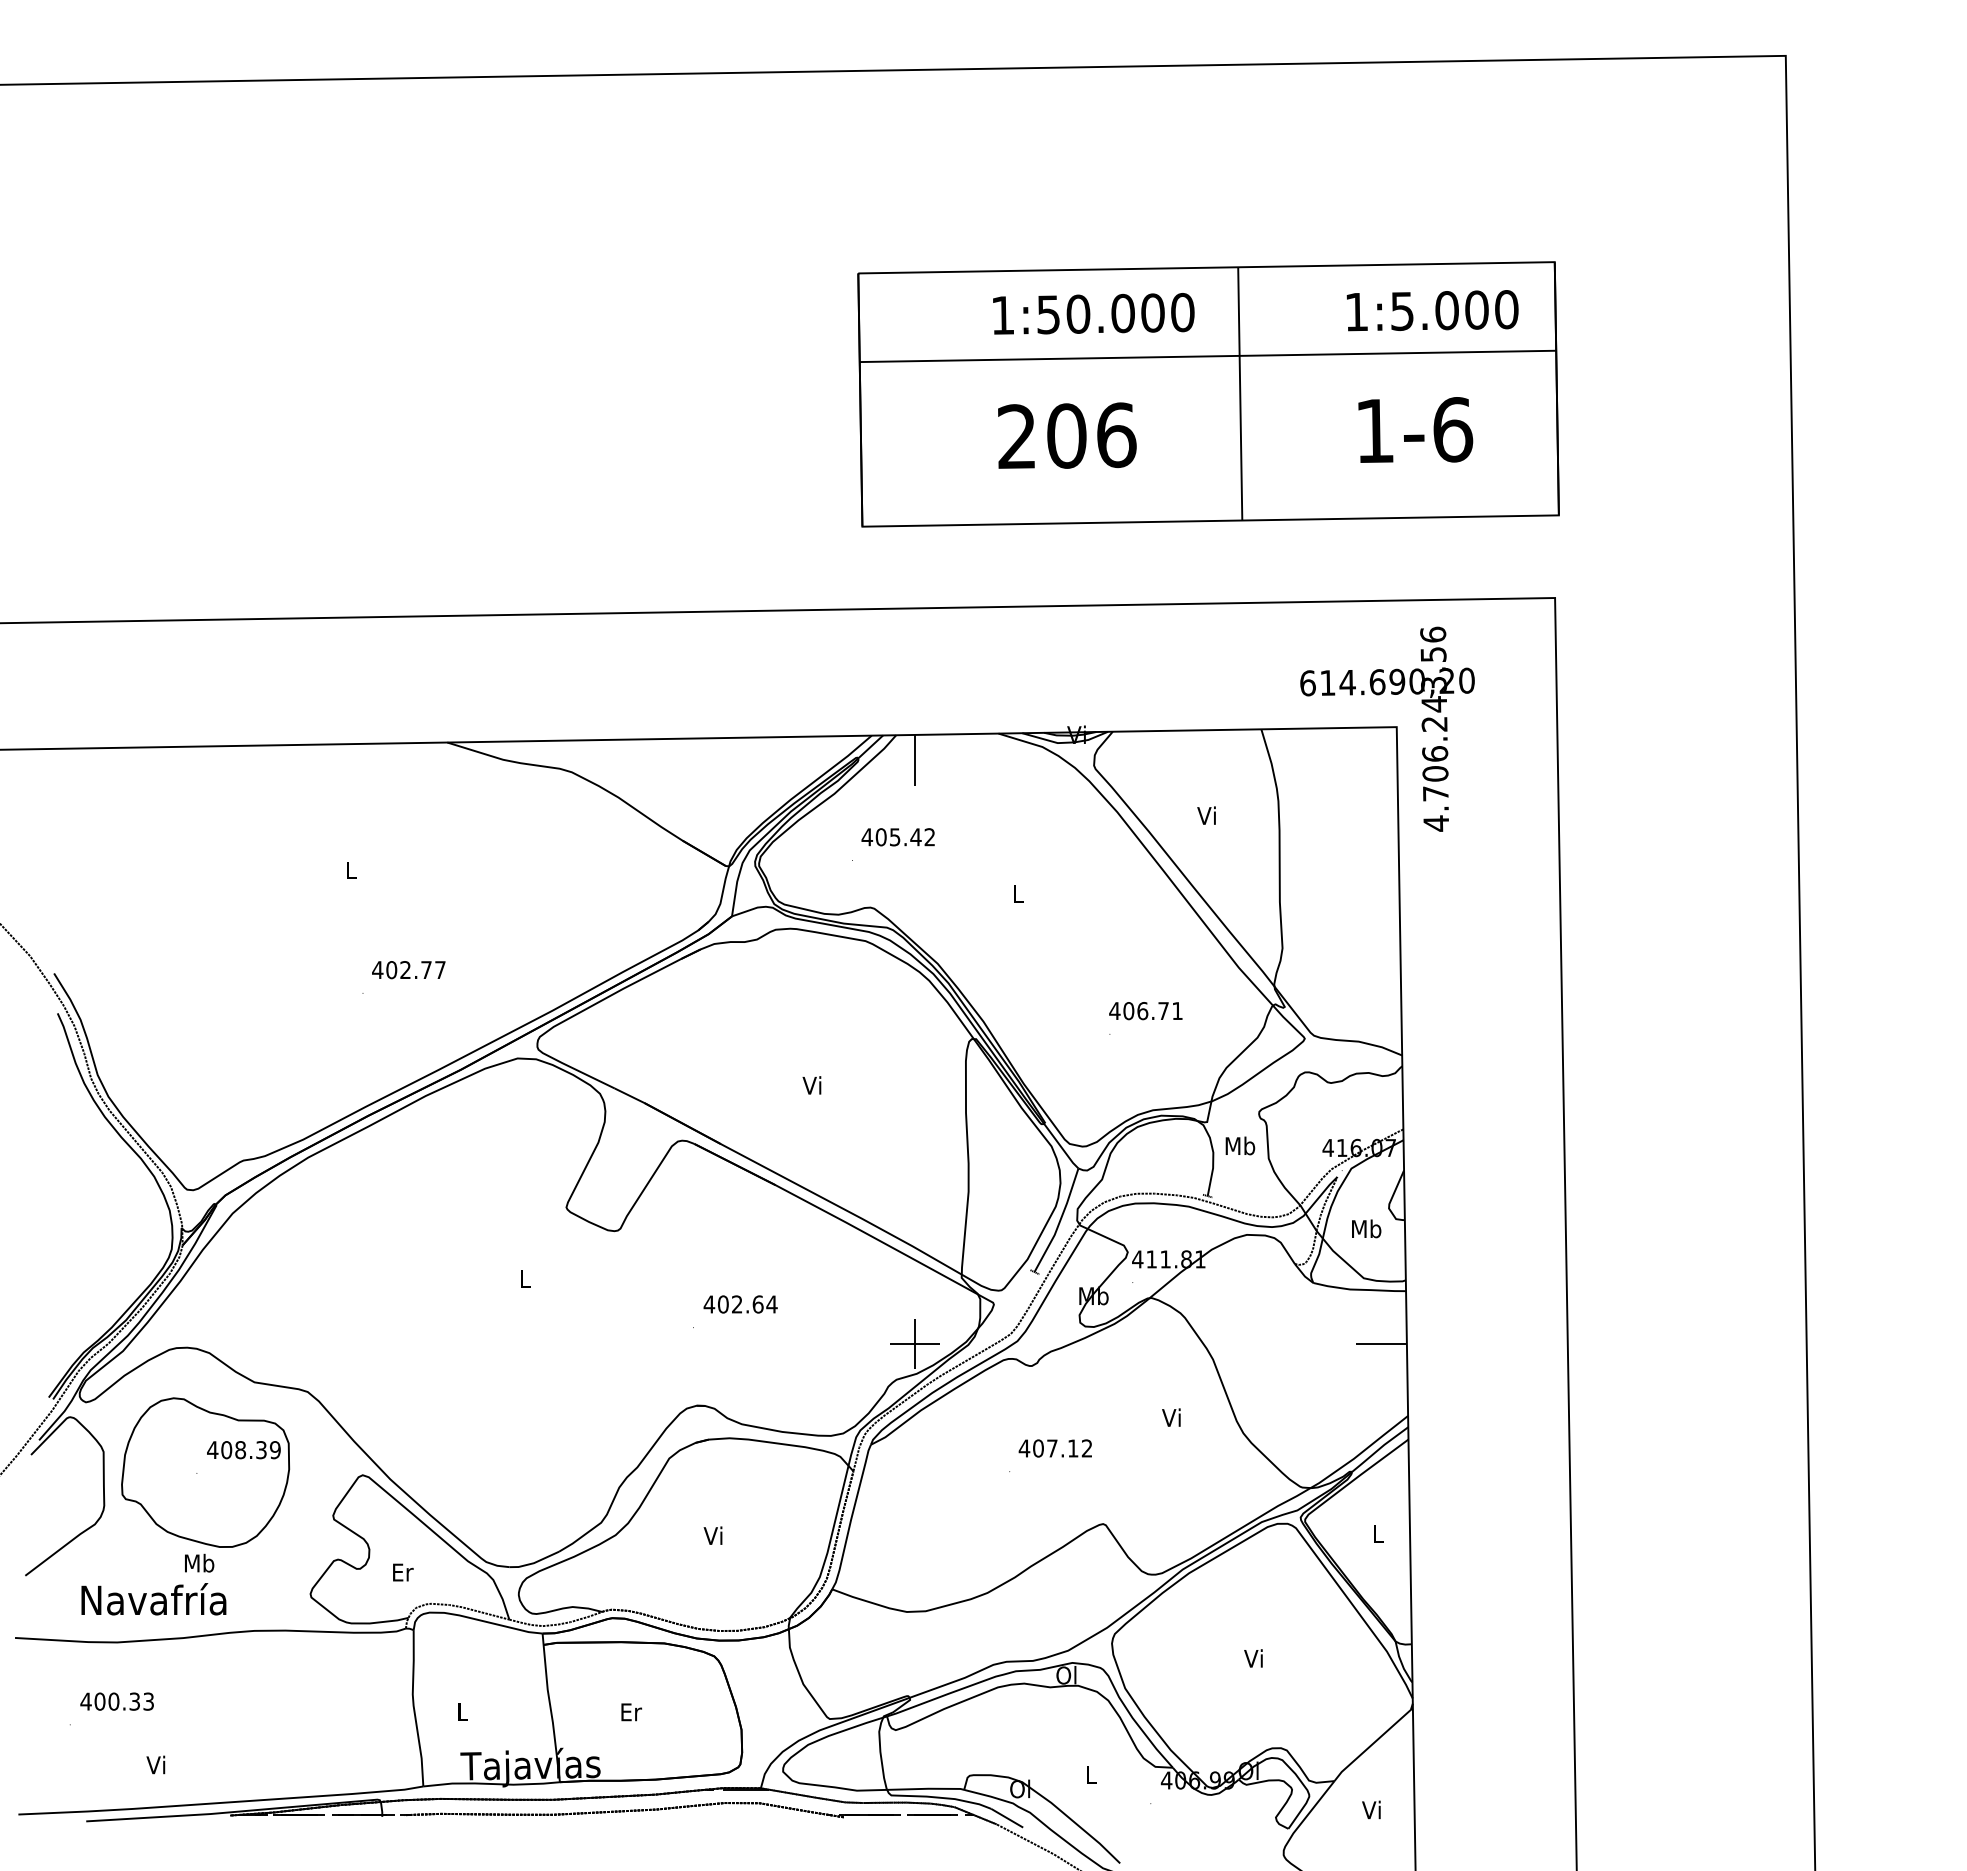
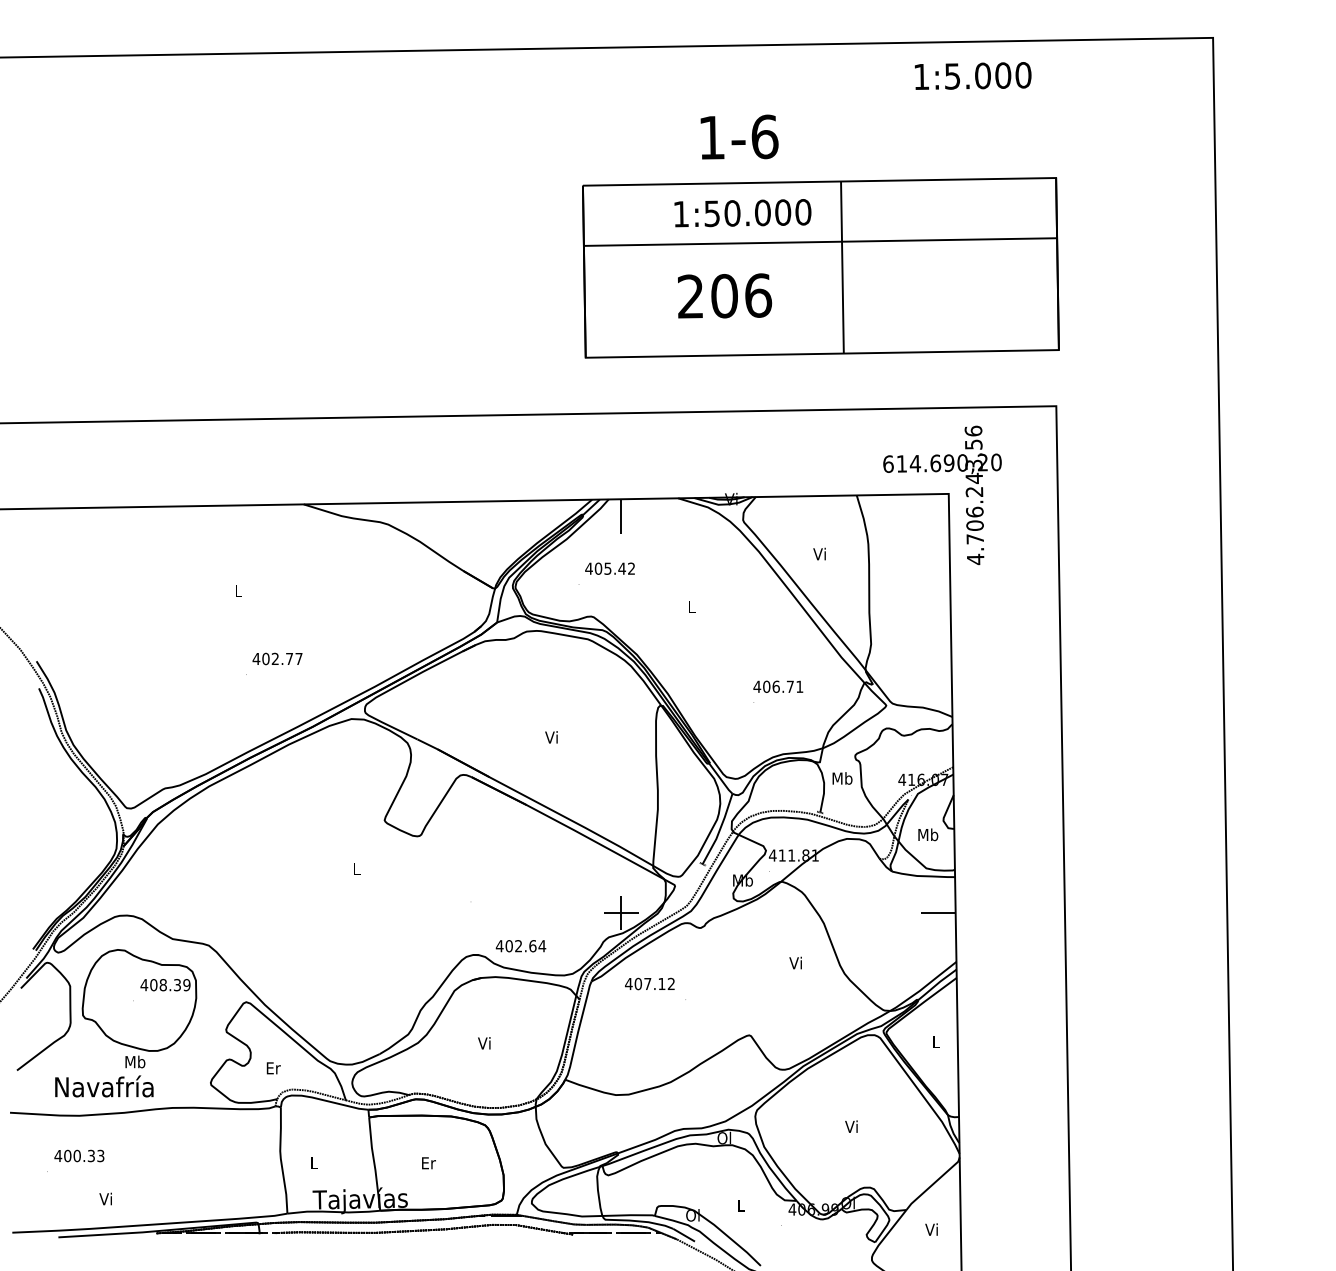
text: (1431, 309) -> (972, 75), moved
text: (1415, 429) -> (739, 136), moved
text: (739, 1304) -> (520, 946), moved
text: (1054, 1447) -> (649, 983), moved

